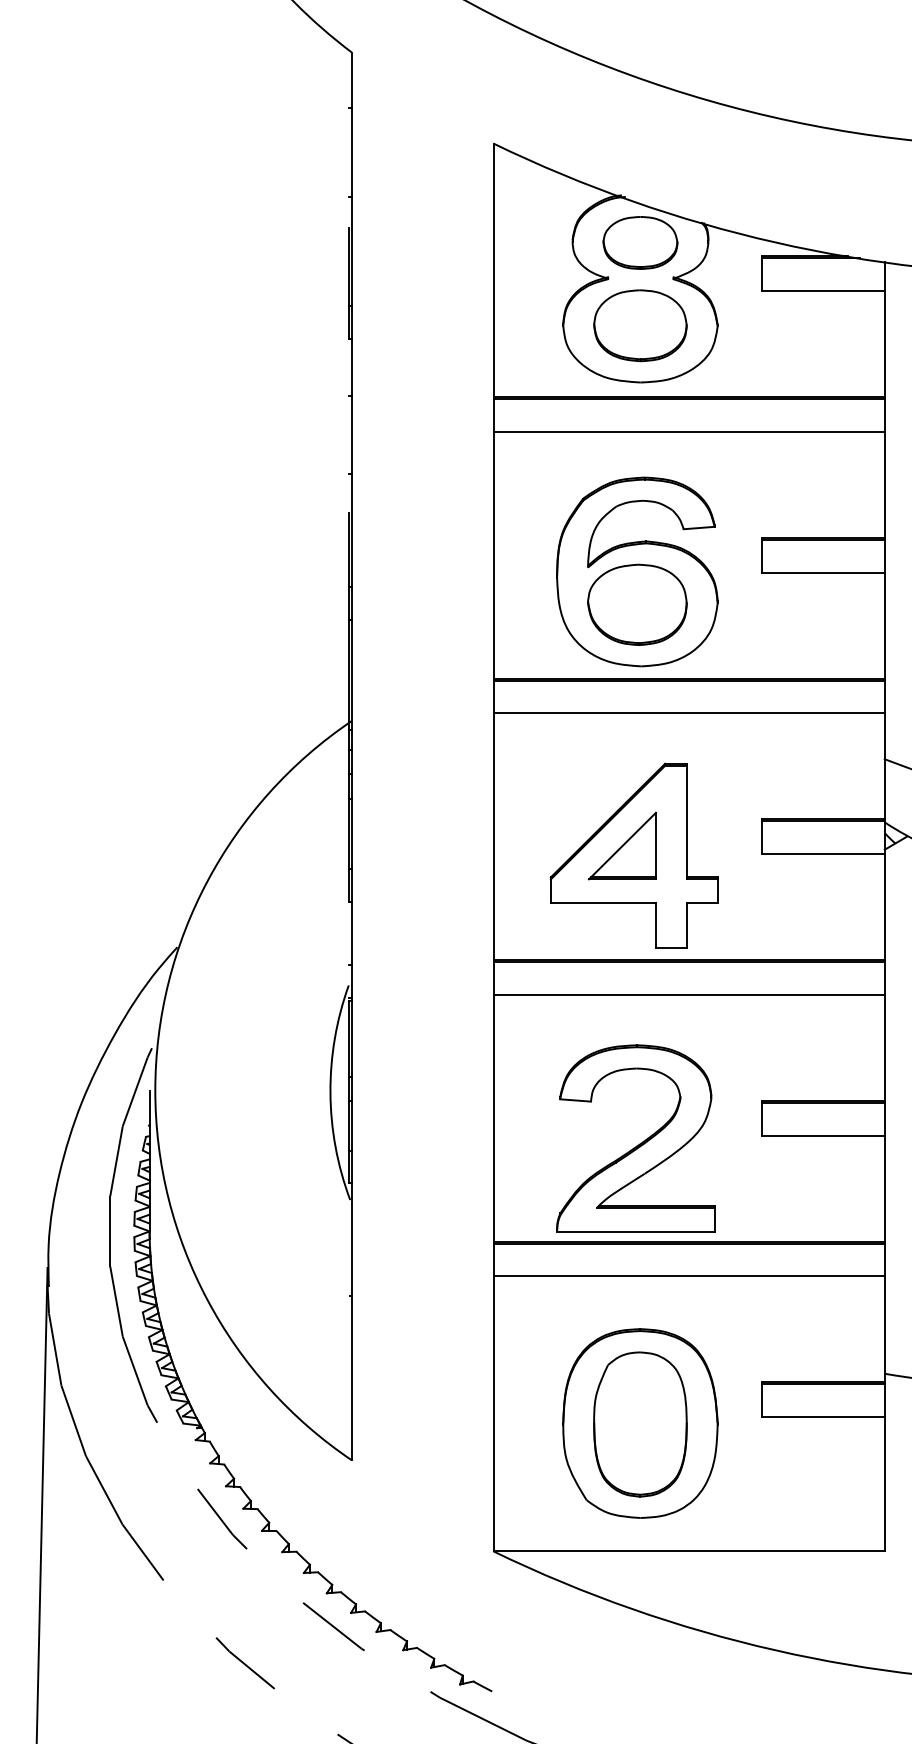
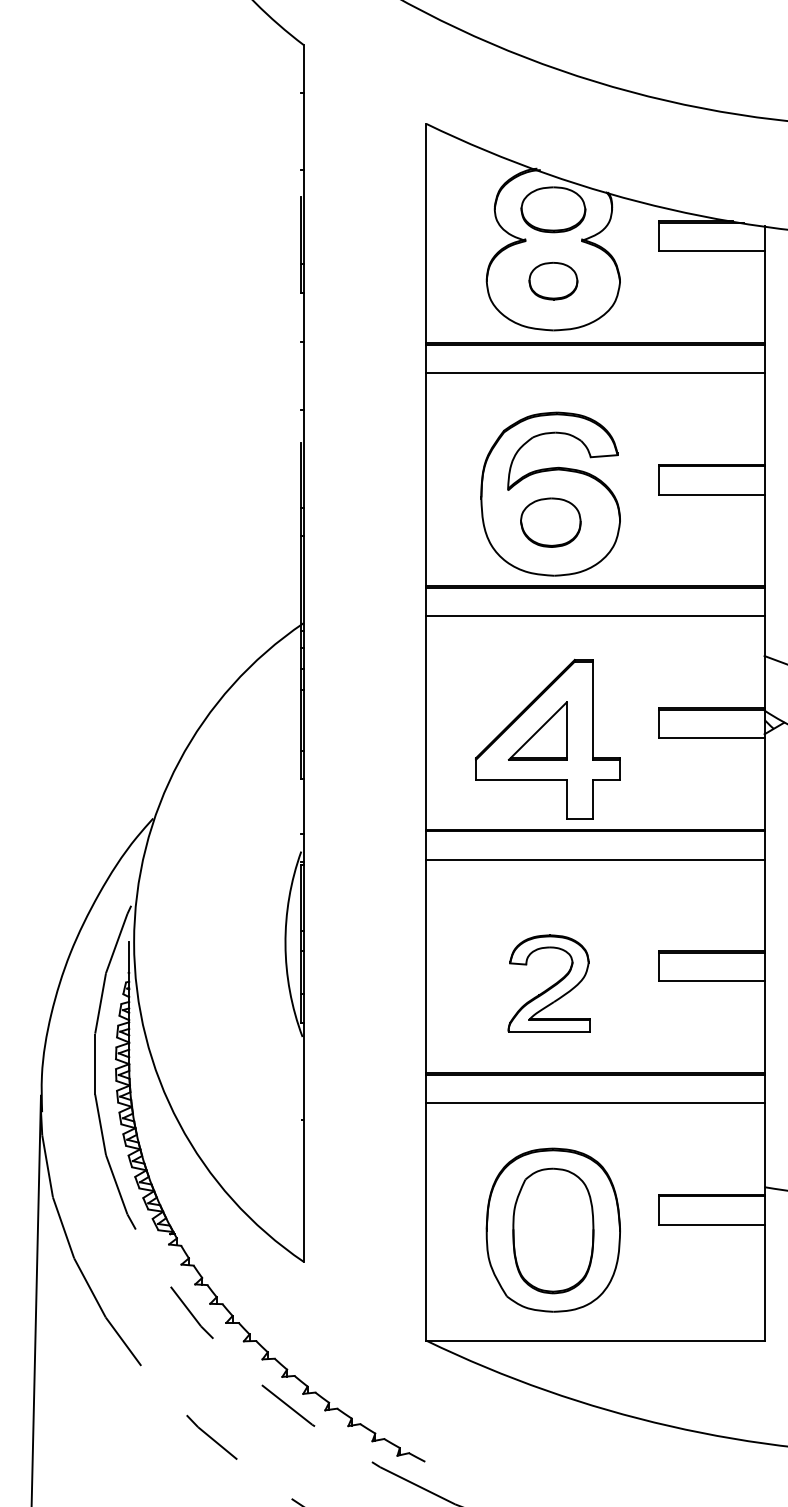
part: (640, 324) -> (553, 280), size x0.6
part: (637, 604) -> (550, 522), size x0.7
part: (635, 1138) -> (549, 983), size x0.6

